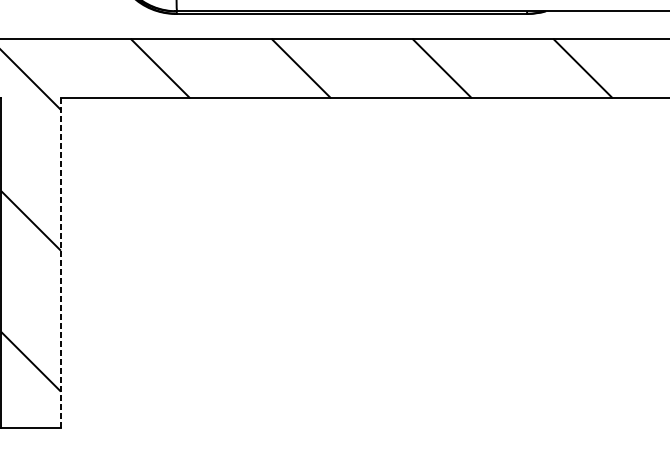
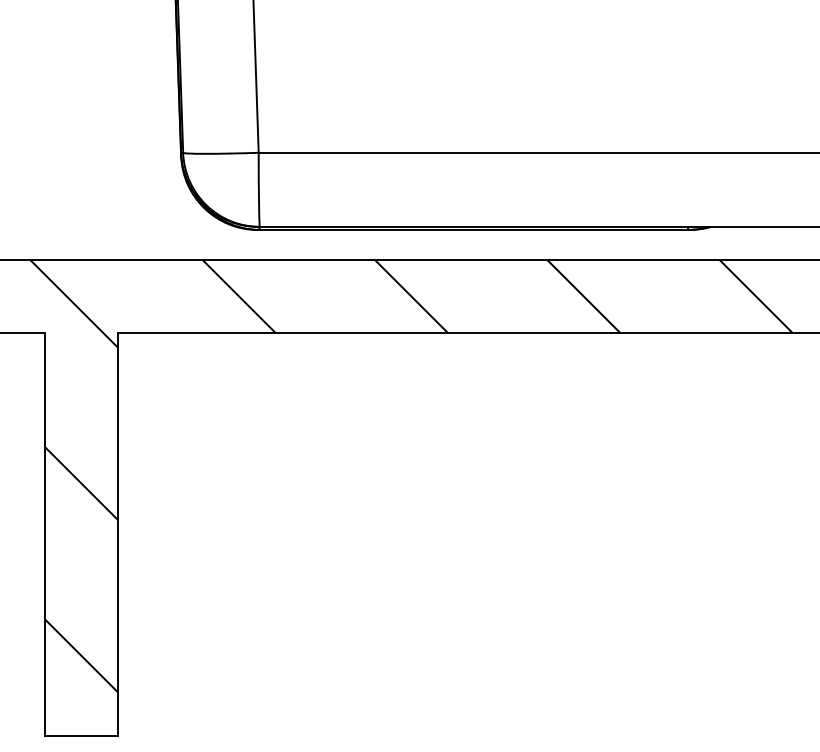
line: (60, 262) -> (117, 534), dashed -> solid

